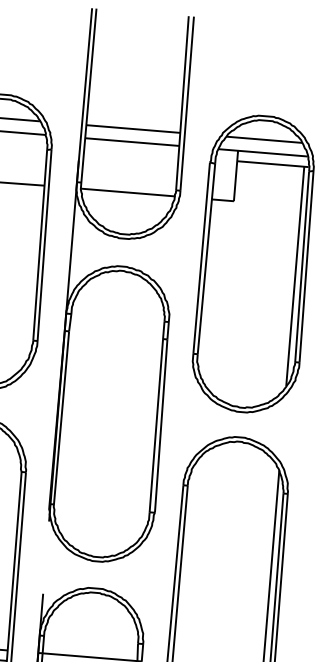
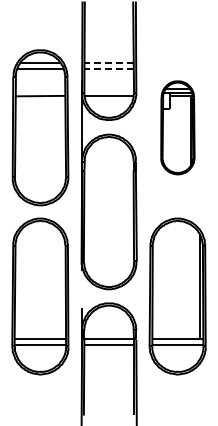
line: (132, 128) -> (108, 62), solid -> dashed
line: (131, 142) -> (108, 69), solid -> dashed
part: (253, 263) -> (177, 127), size x0.6

